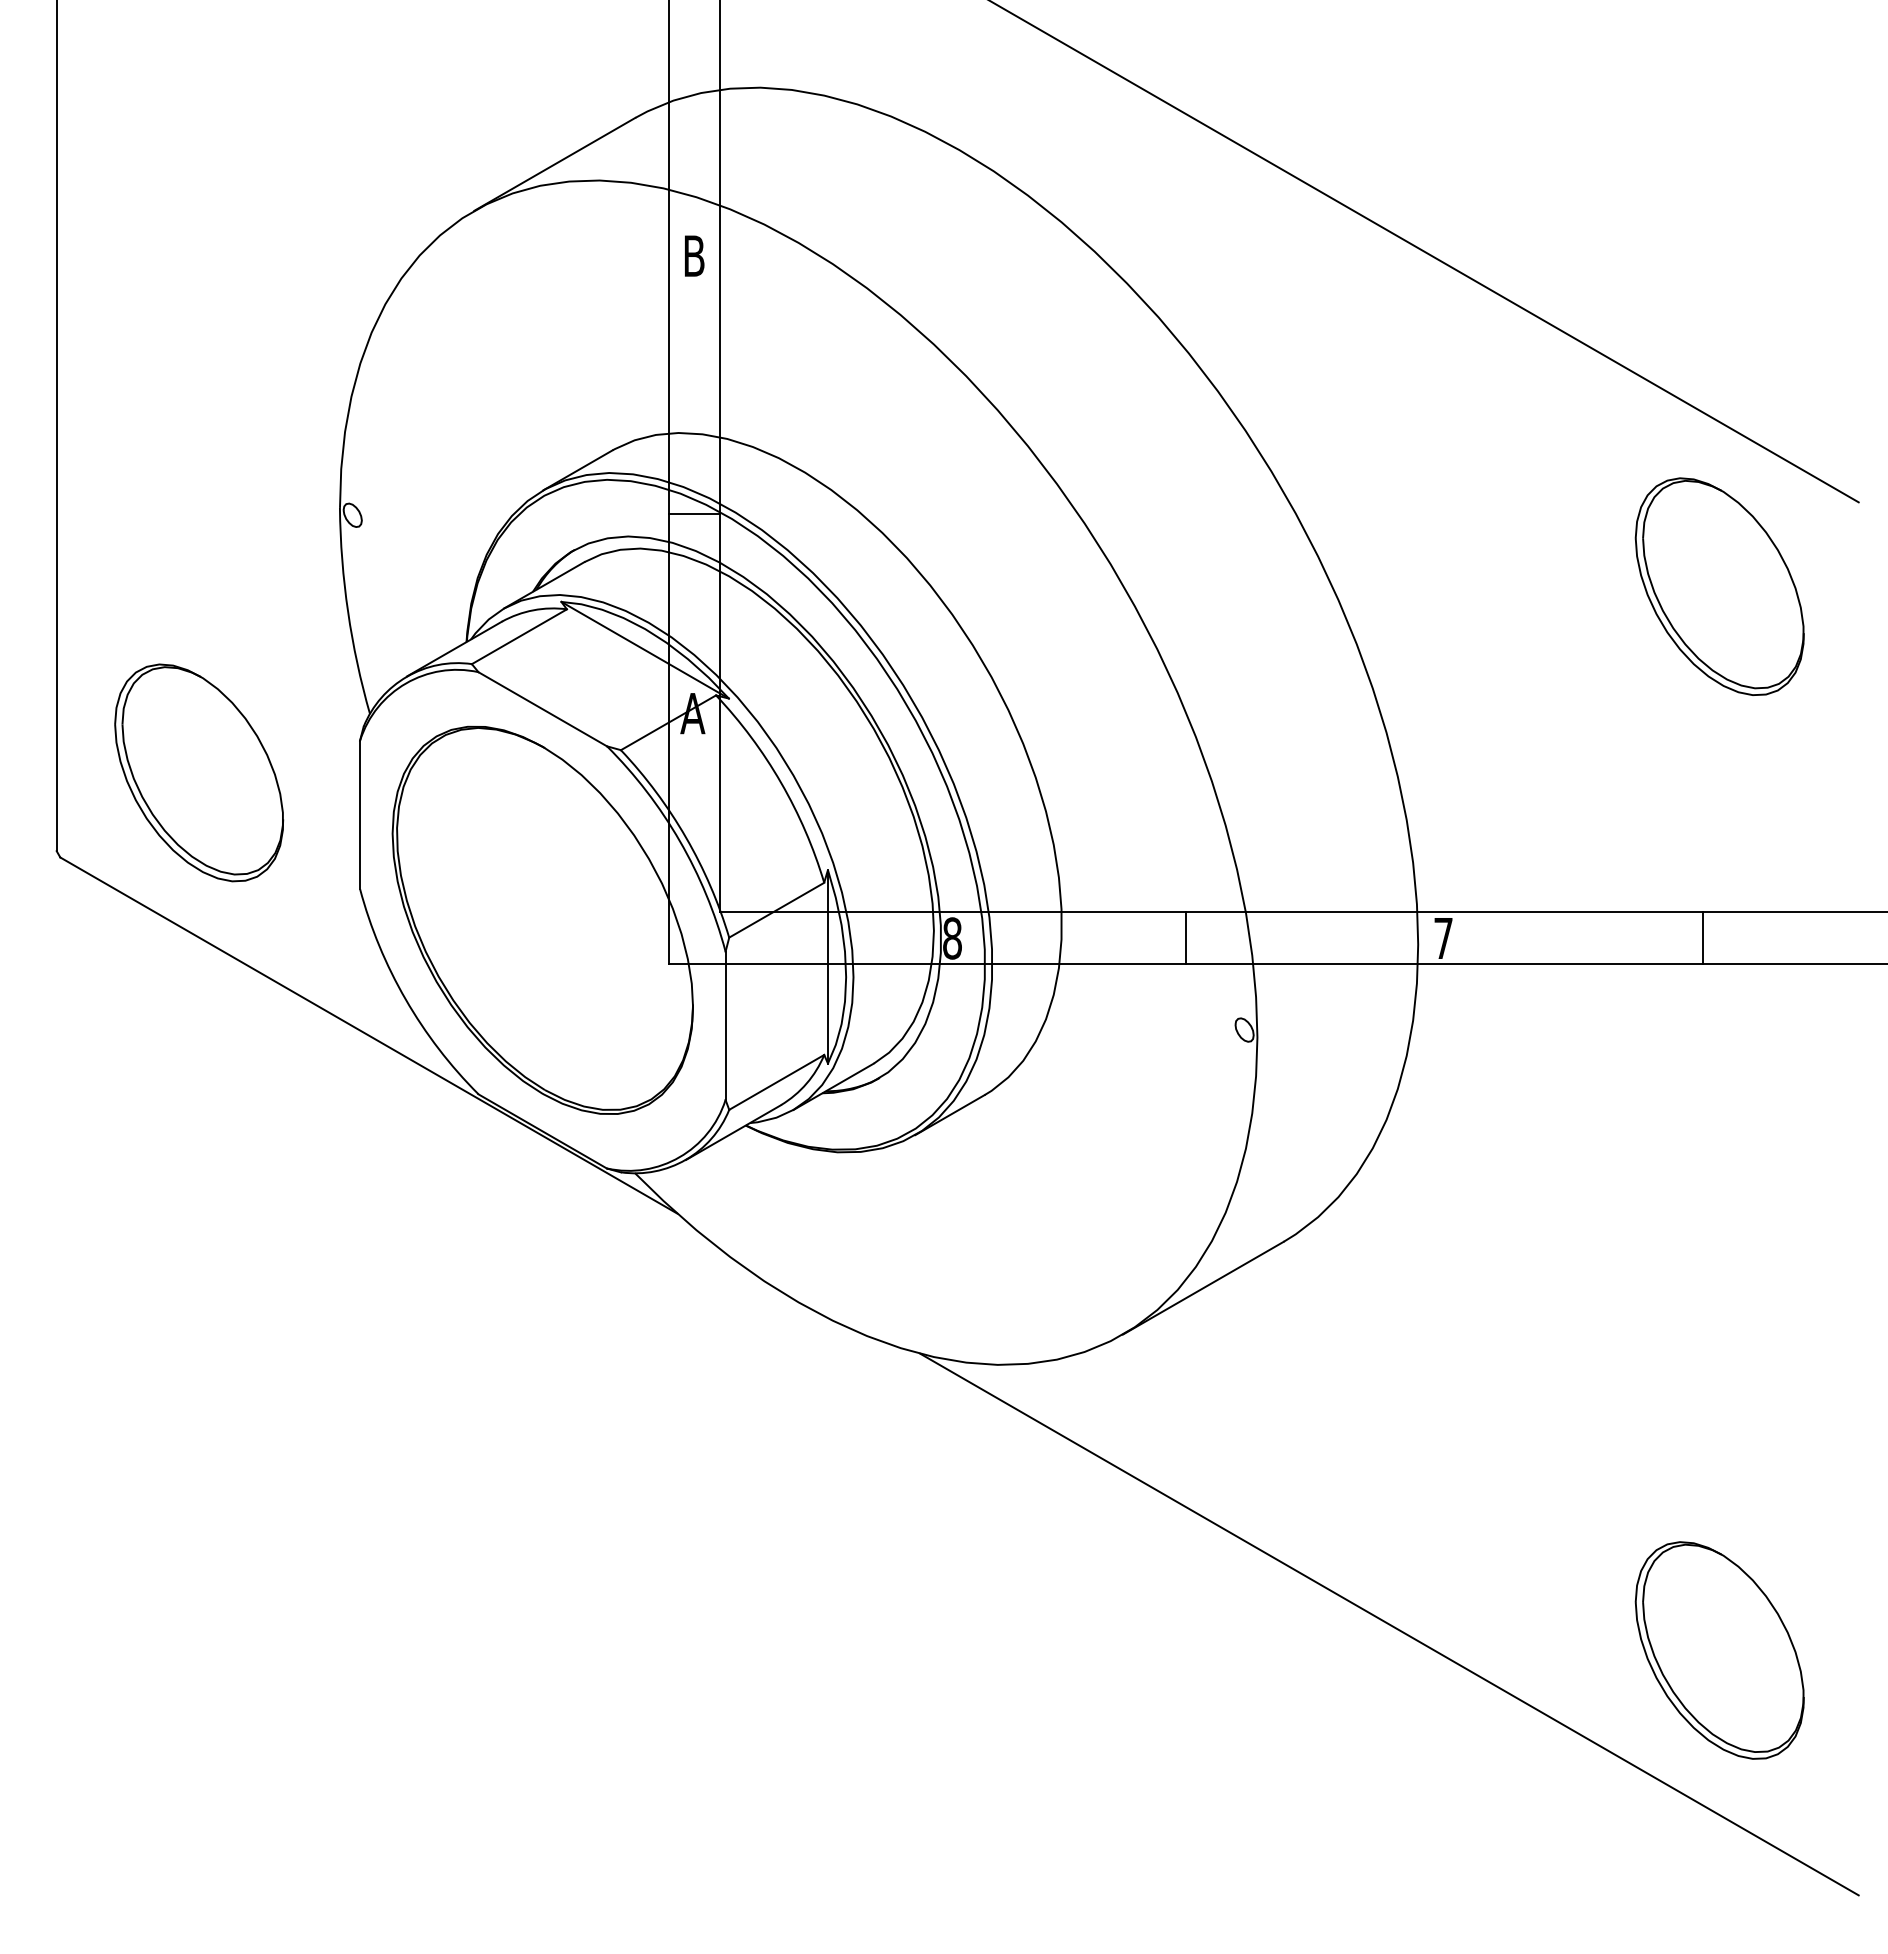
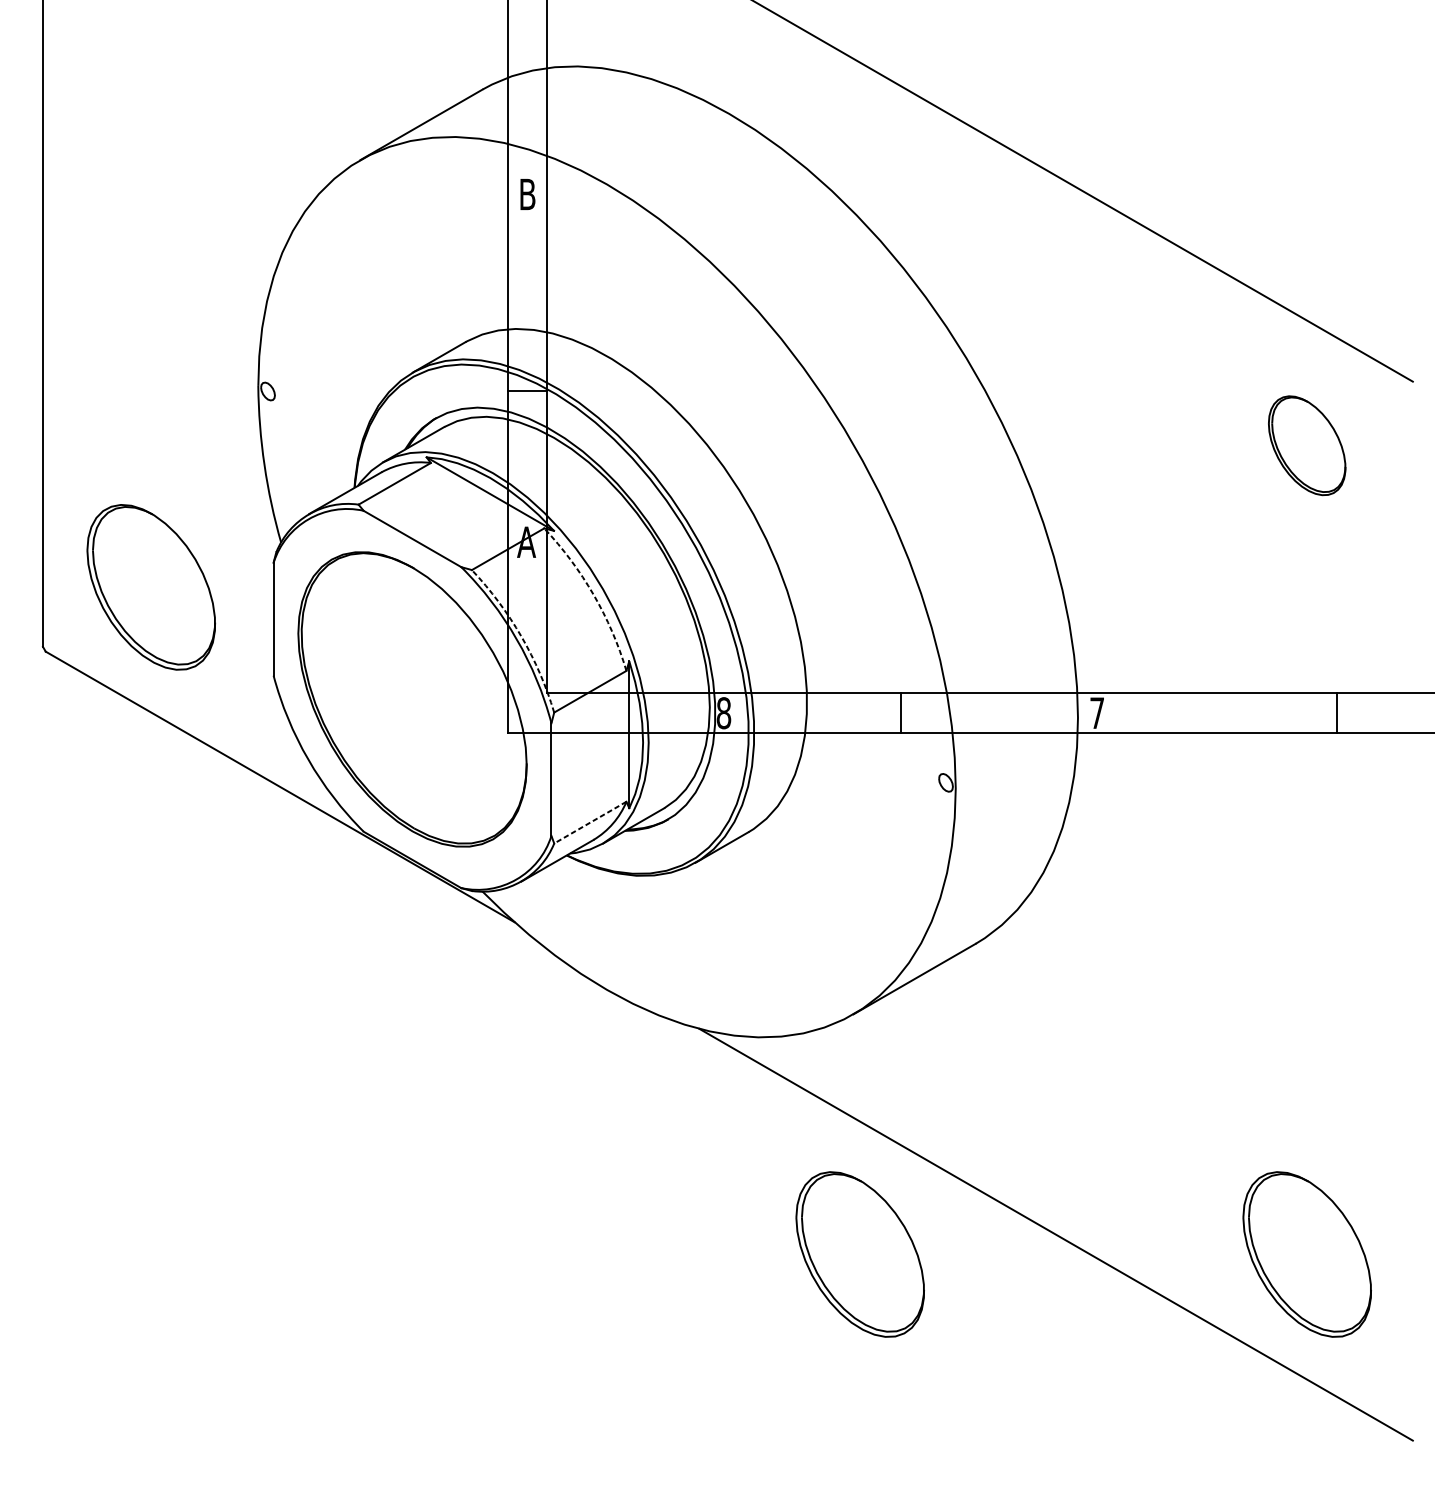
part: (1719, 586) -> (1307, 445), size x0.6
arc: (781, 782) -> (593, 594), solid -> dashed
arc: (686, 837) -> (521, 636), solid -> dashed
line: (1702, 938) -> (1337, 713), moved
line: (776, 1082) -> (590, 822), solid -> dashed
part: (1131, 1650) -> (860, 1254), added

